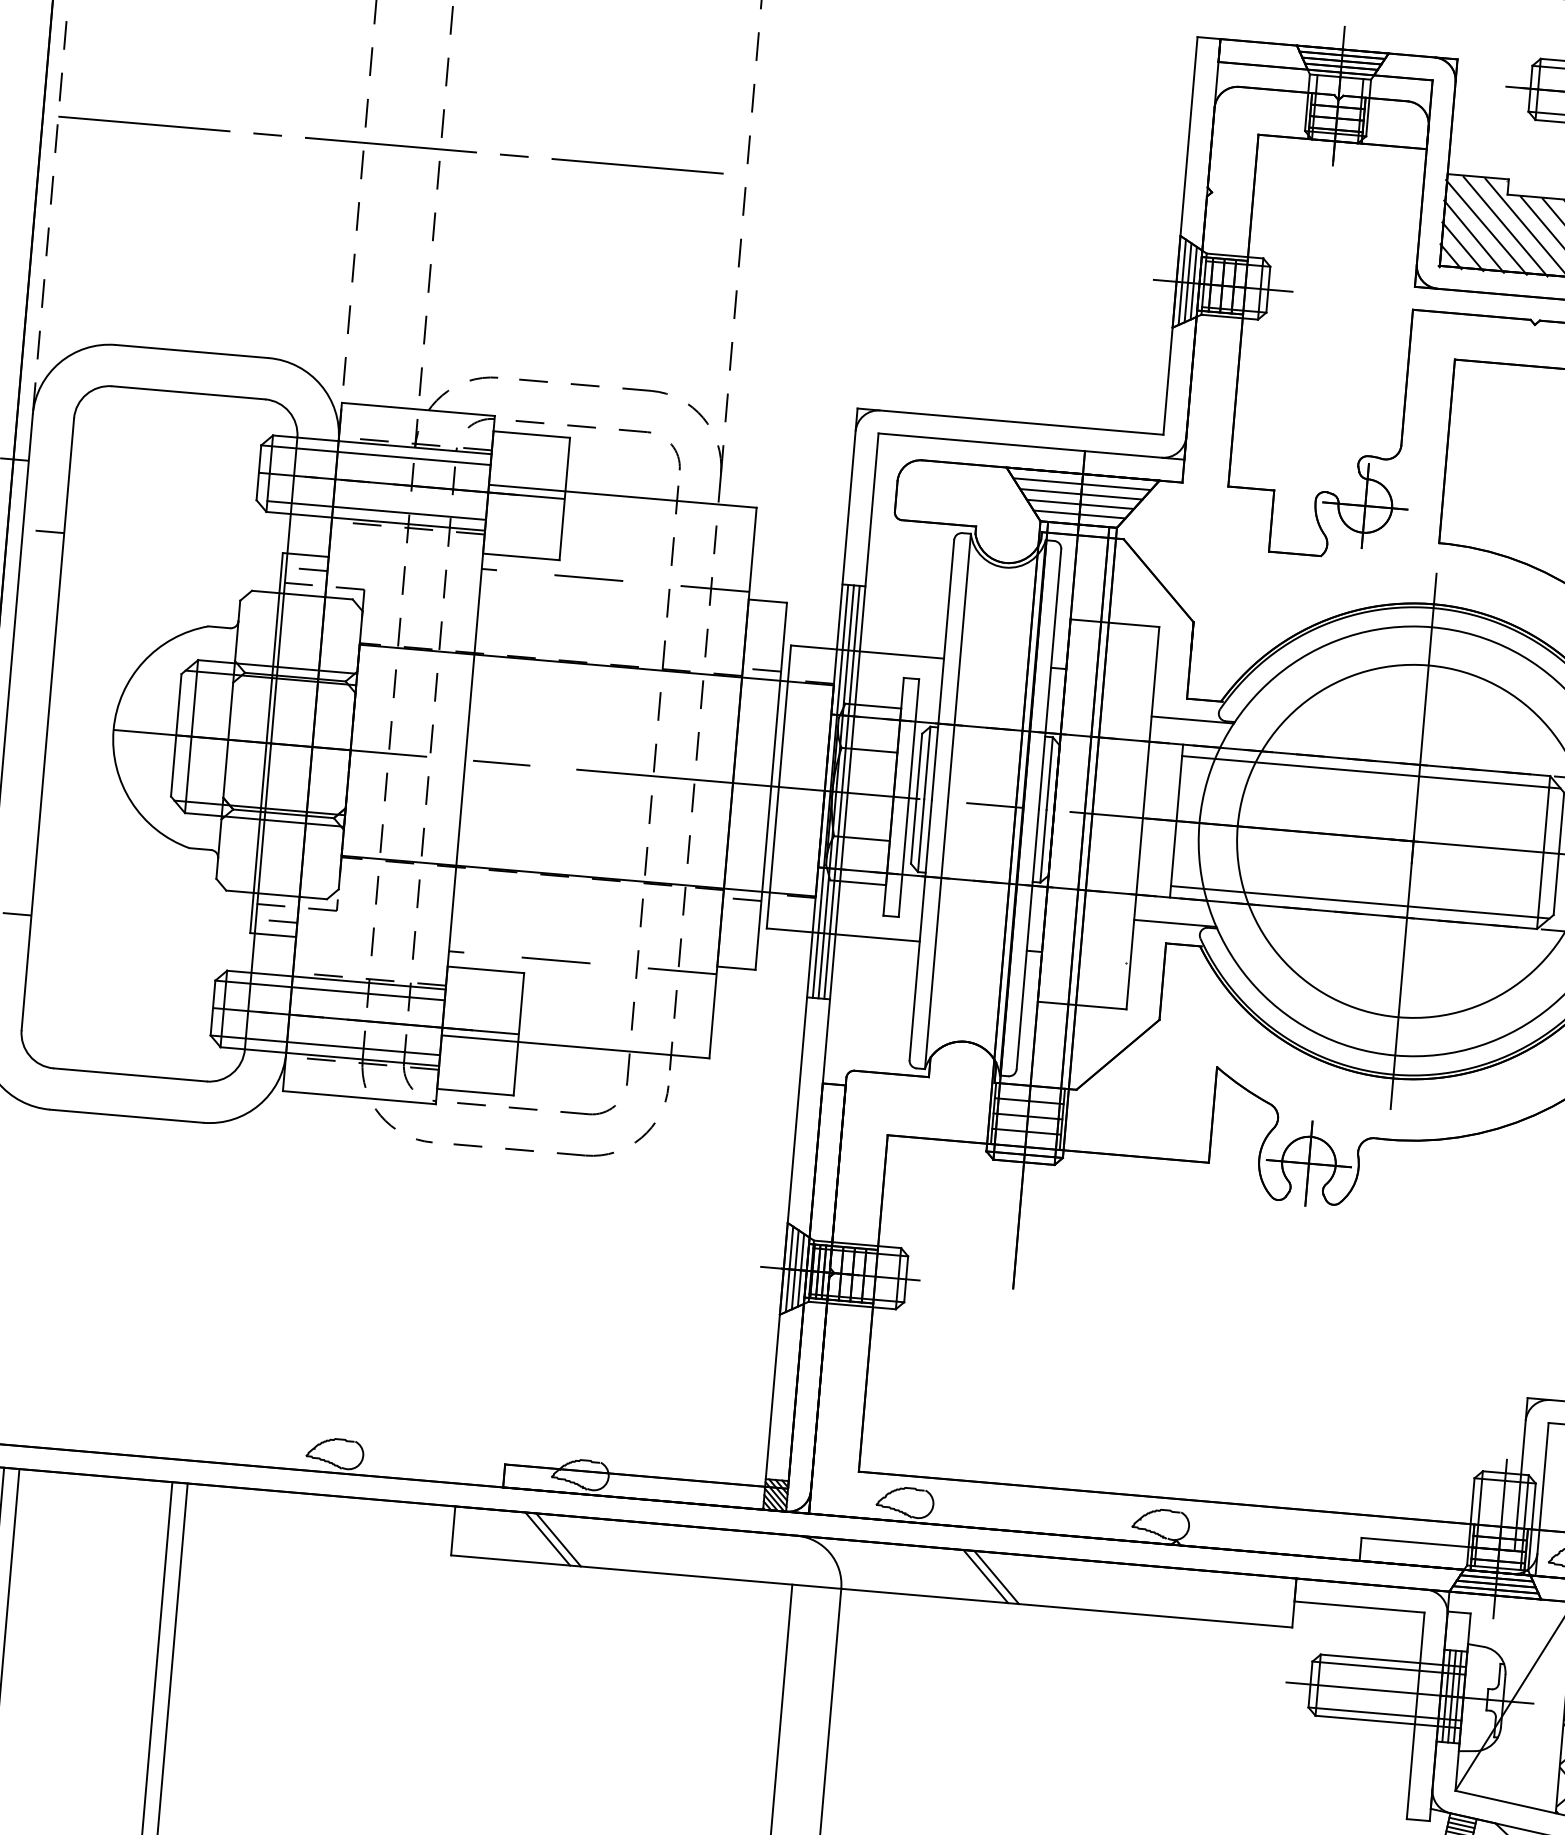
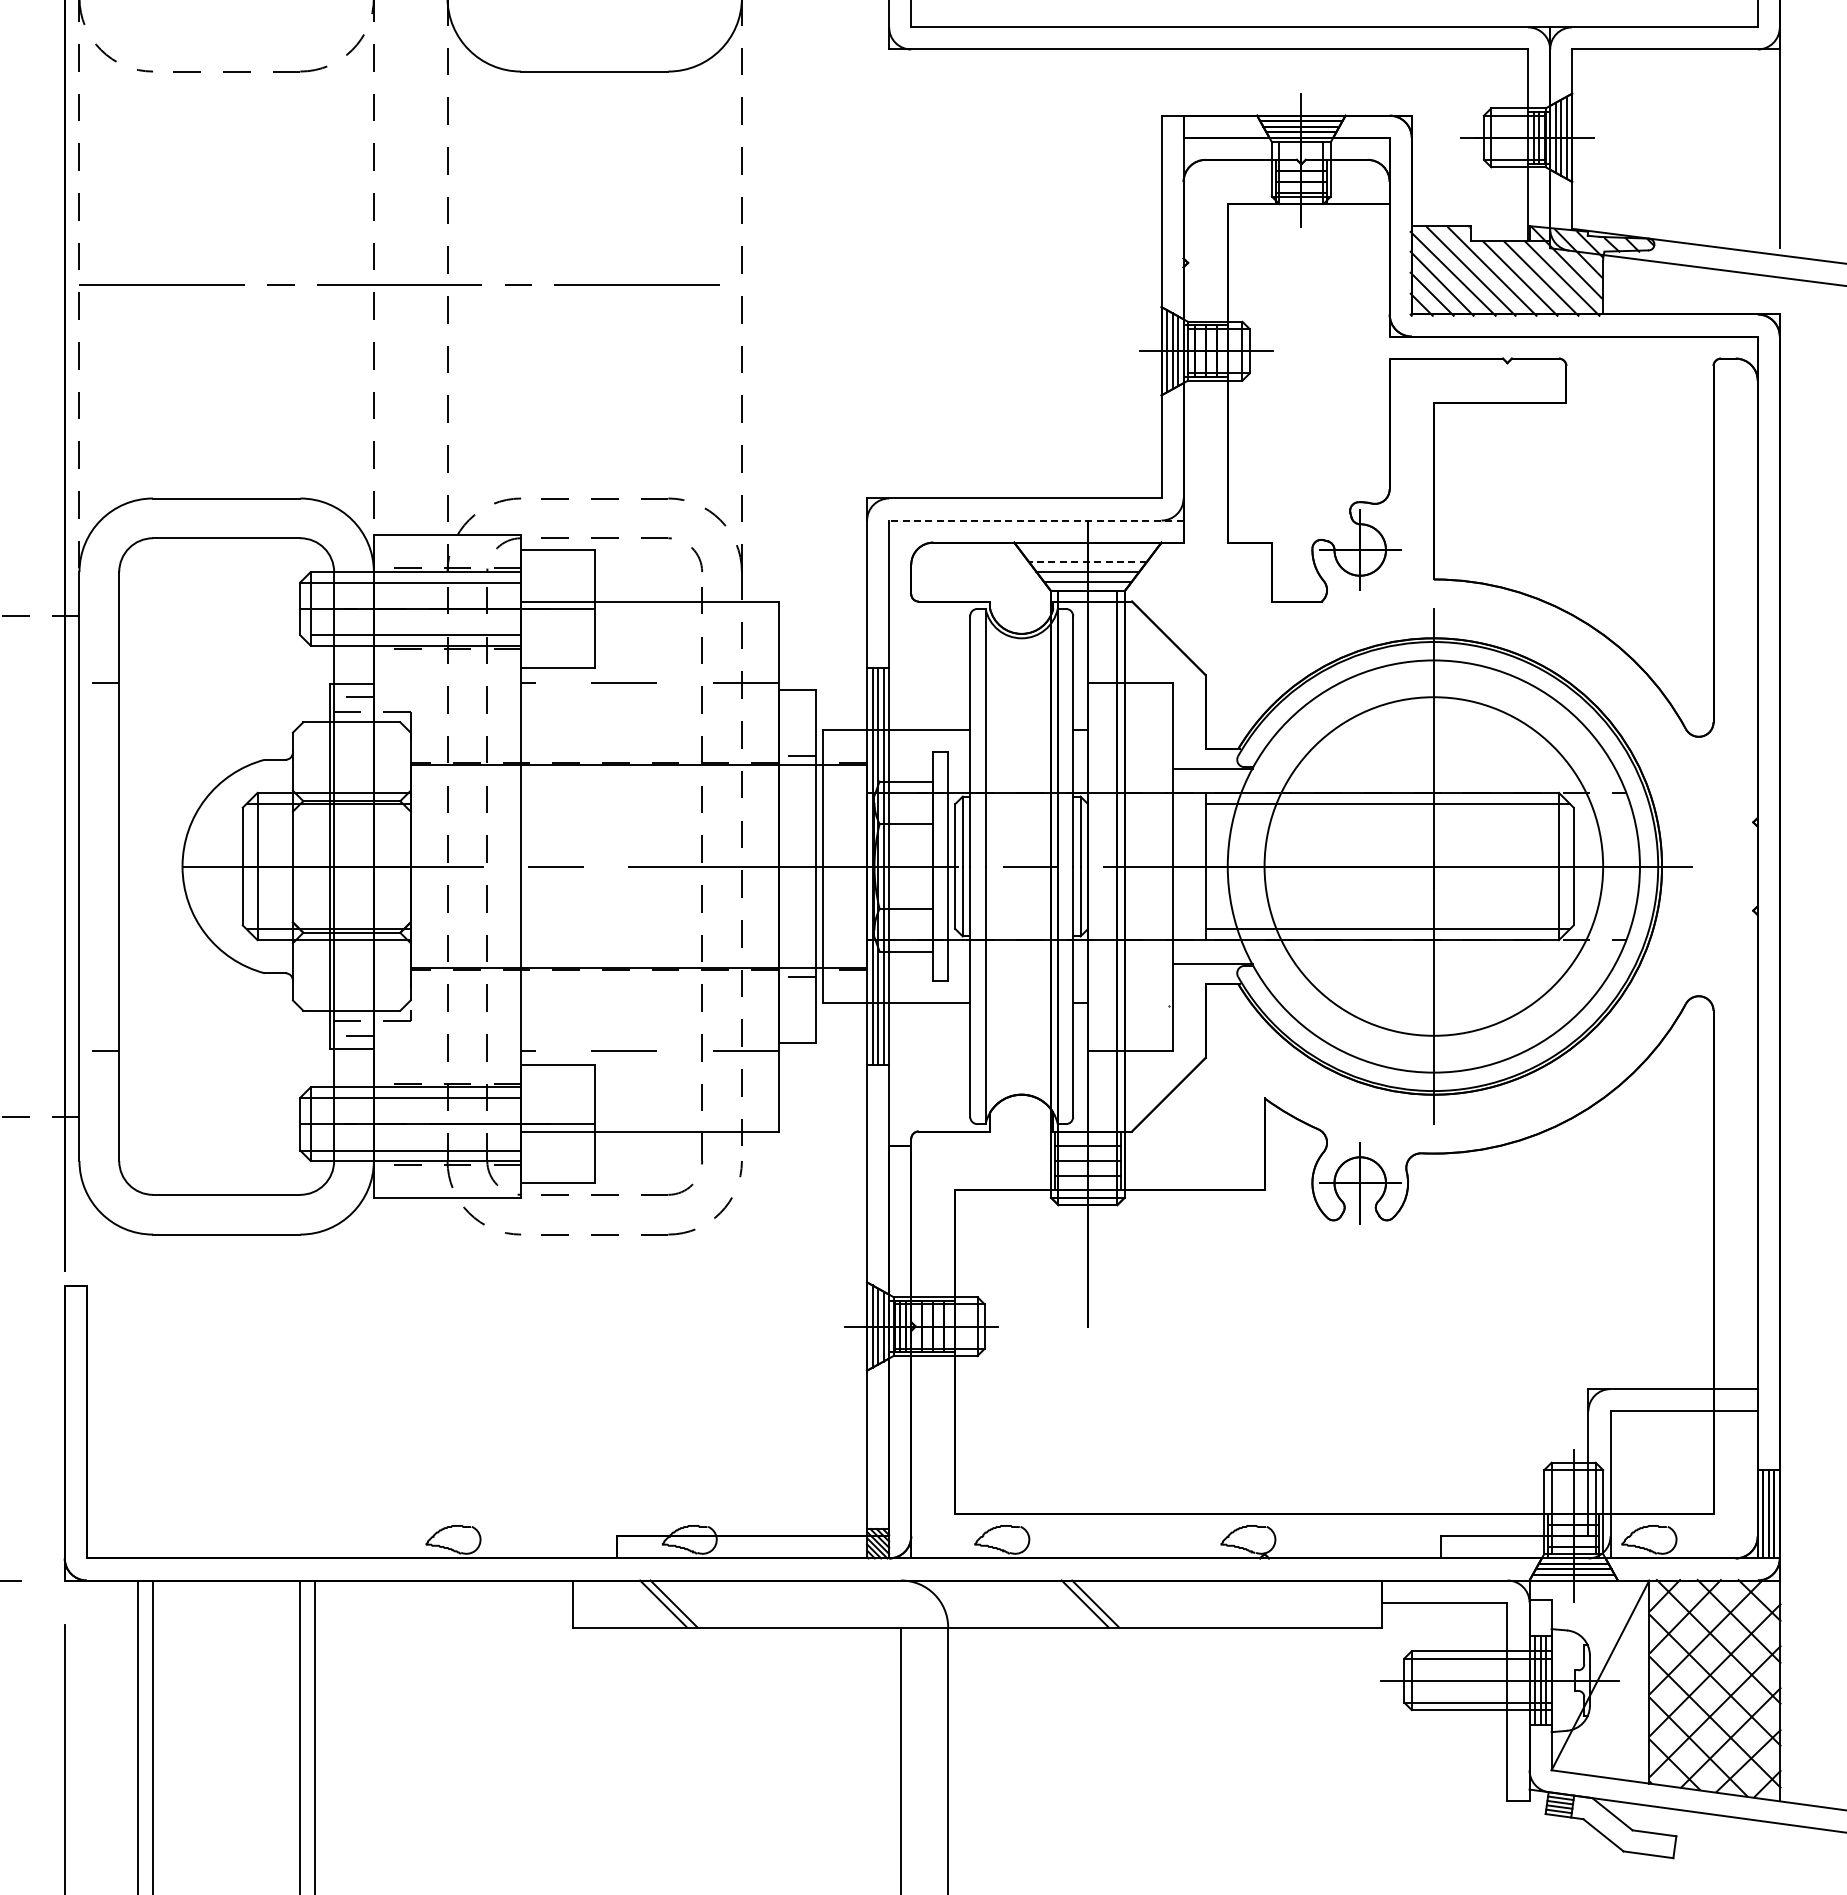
line: (1030, 446) -> (1035, 520), solid -> dashed
line: (1081, 484) -> (1087, 552), removed
line: (1080, 494) -> (1087, 562), solid -> dashed

